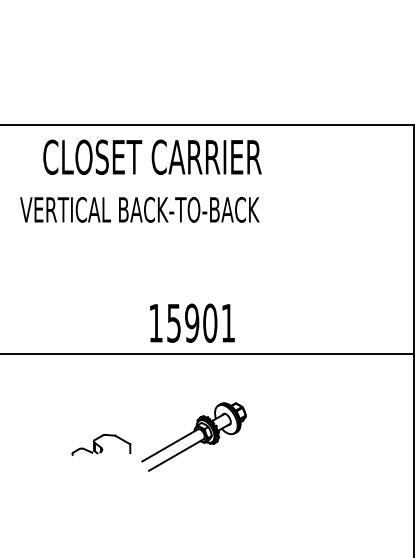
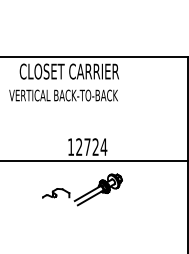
text: (200, 324) -> (91, 147), 15901 -> 12724
part: (159, 436) -> (82, 189), moved

